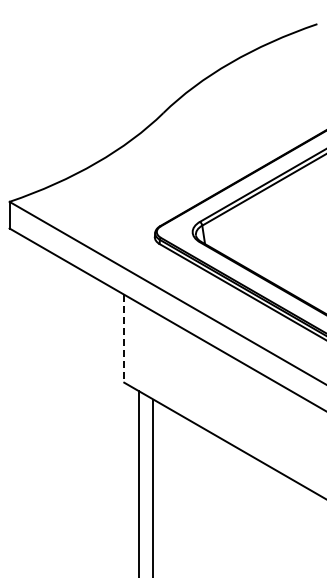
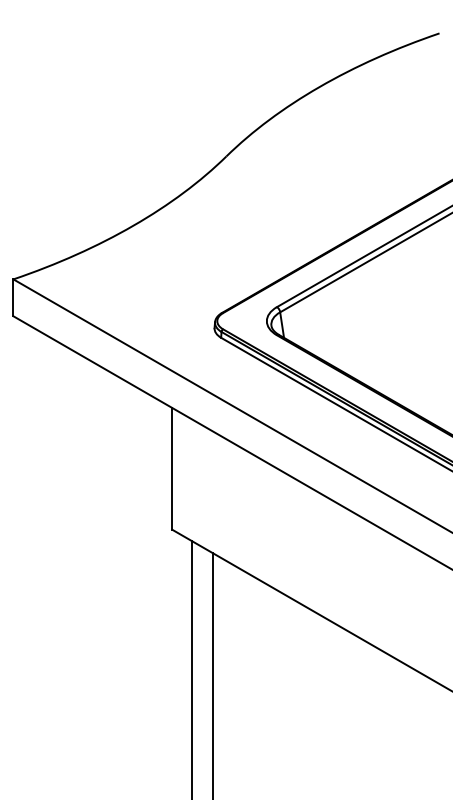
line: (124, 338) -> (172, 468), dashed -> solid

